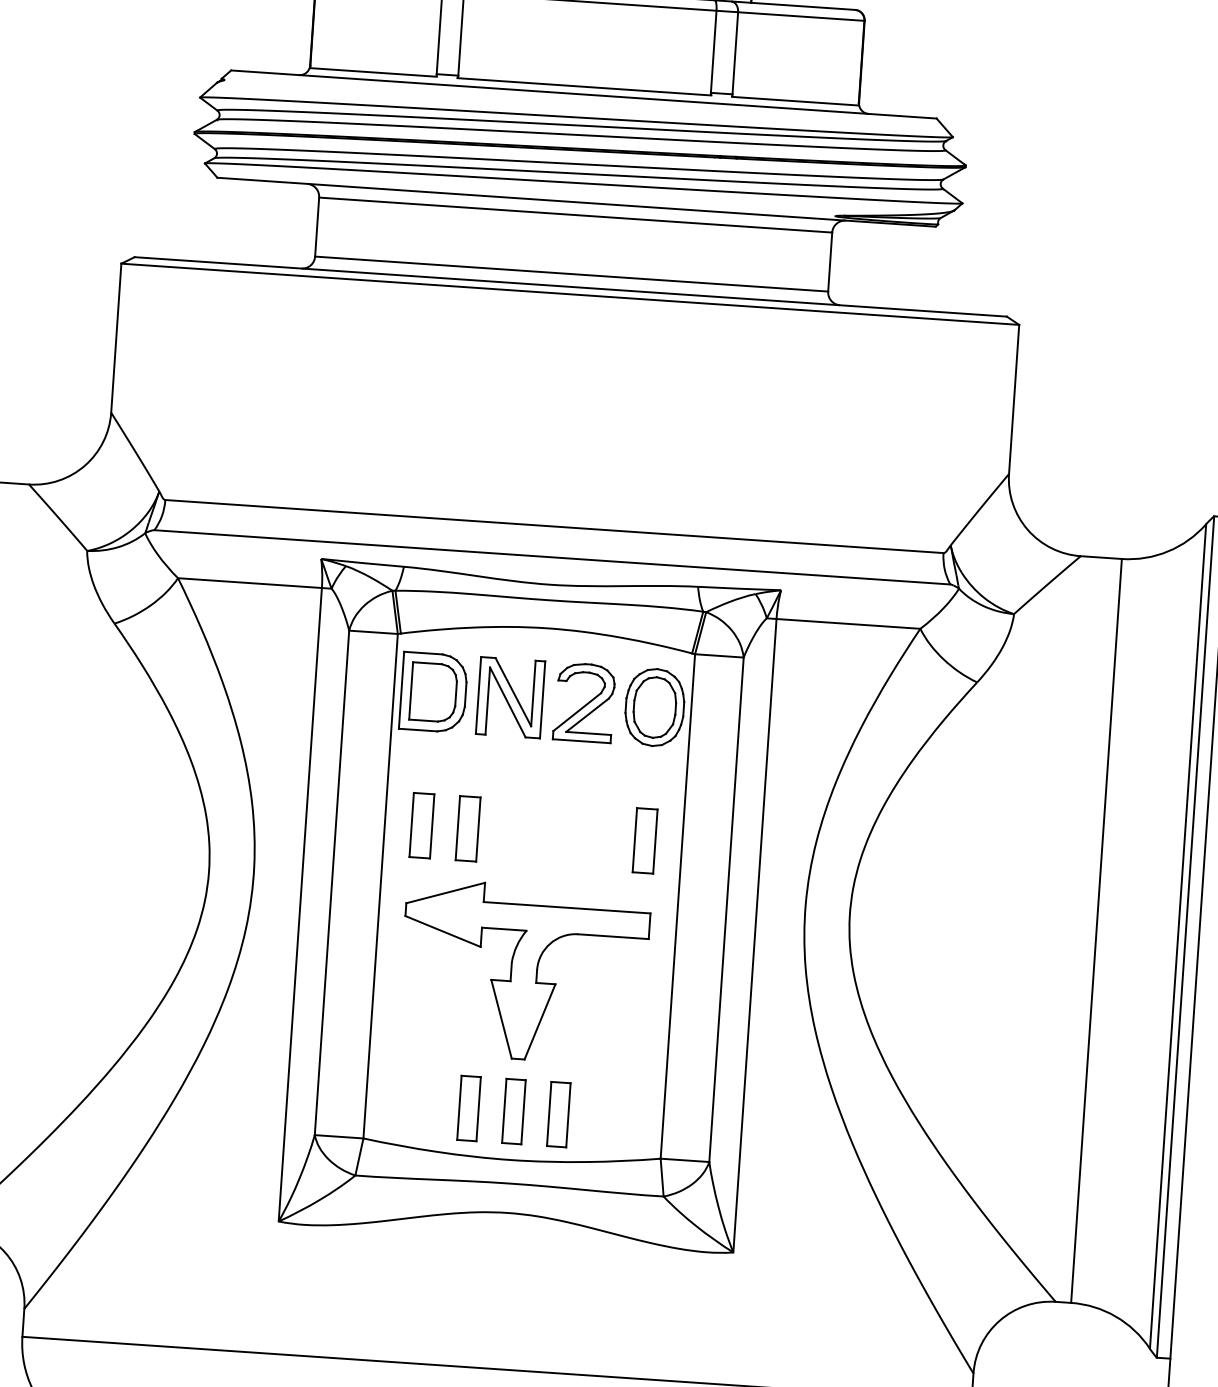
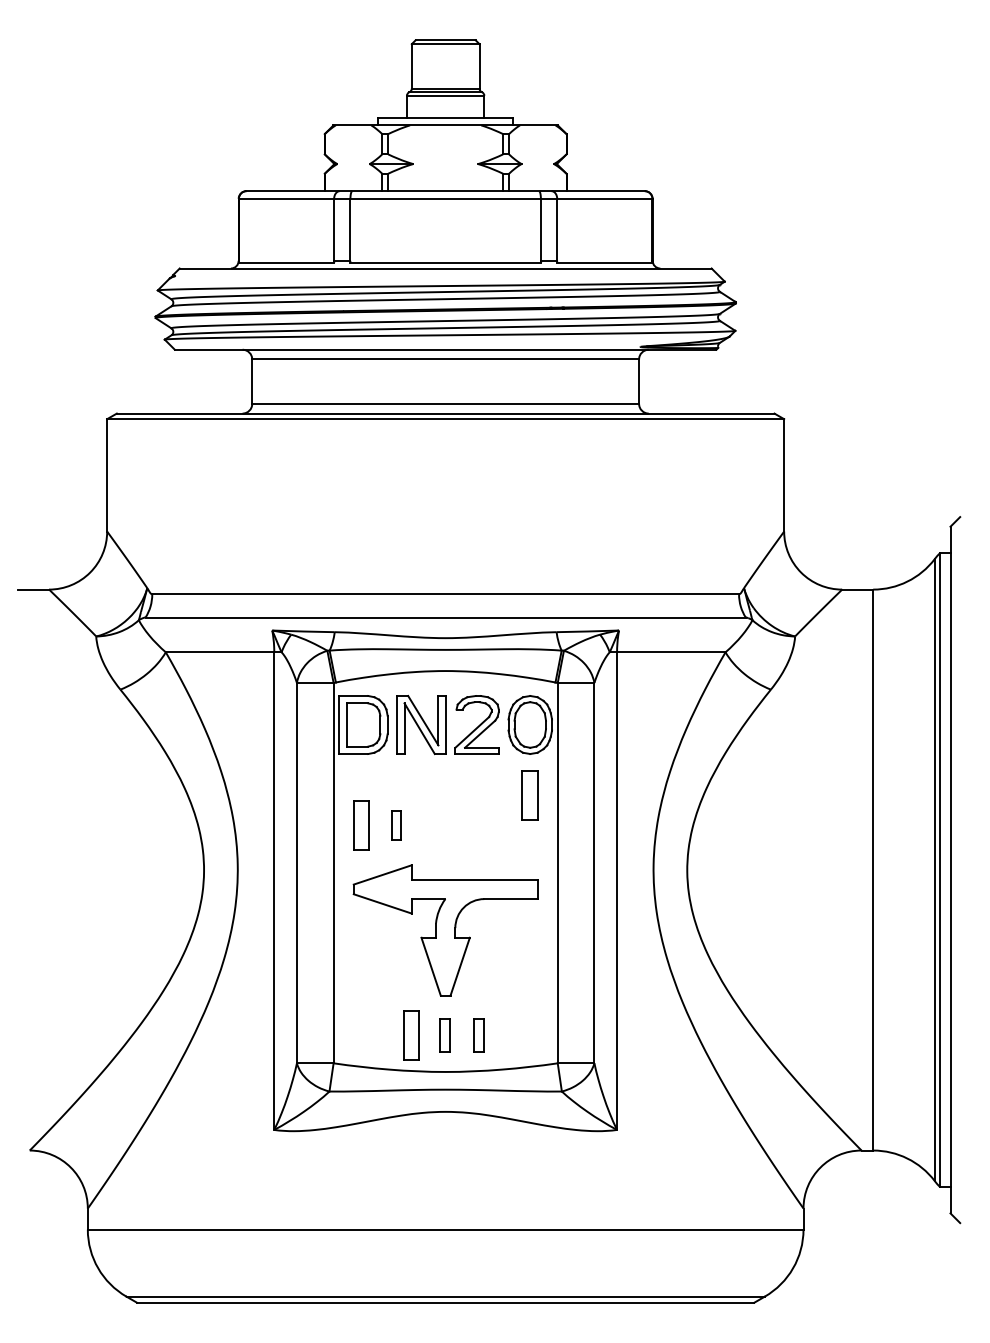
part: (468, 828) -> (396, 825), size x0.6
part: (644, 840) -> (529, 795), moved
part: (513, 1111) -> (444, 1035), size x0.7
part: (558, 1114) -> (478, 1035), size x0.7

